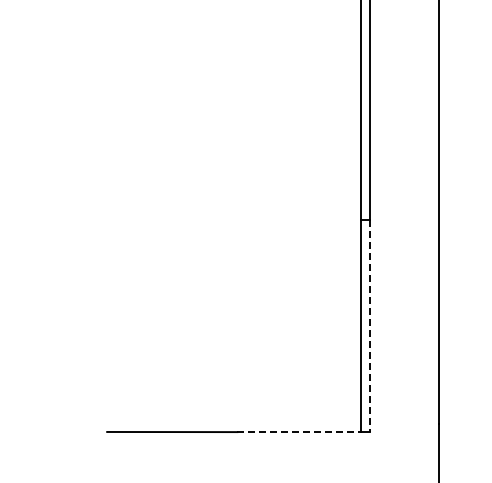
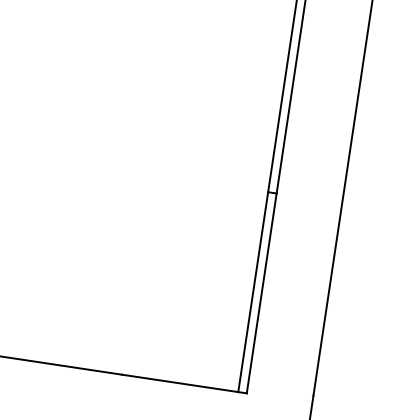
line: (369, 326) -> (261, 293), dashed -> solid
line: (299, 432) -> (180, 383), dashed -> solid

